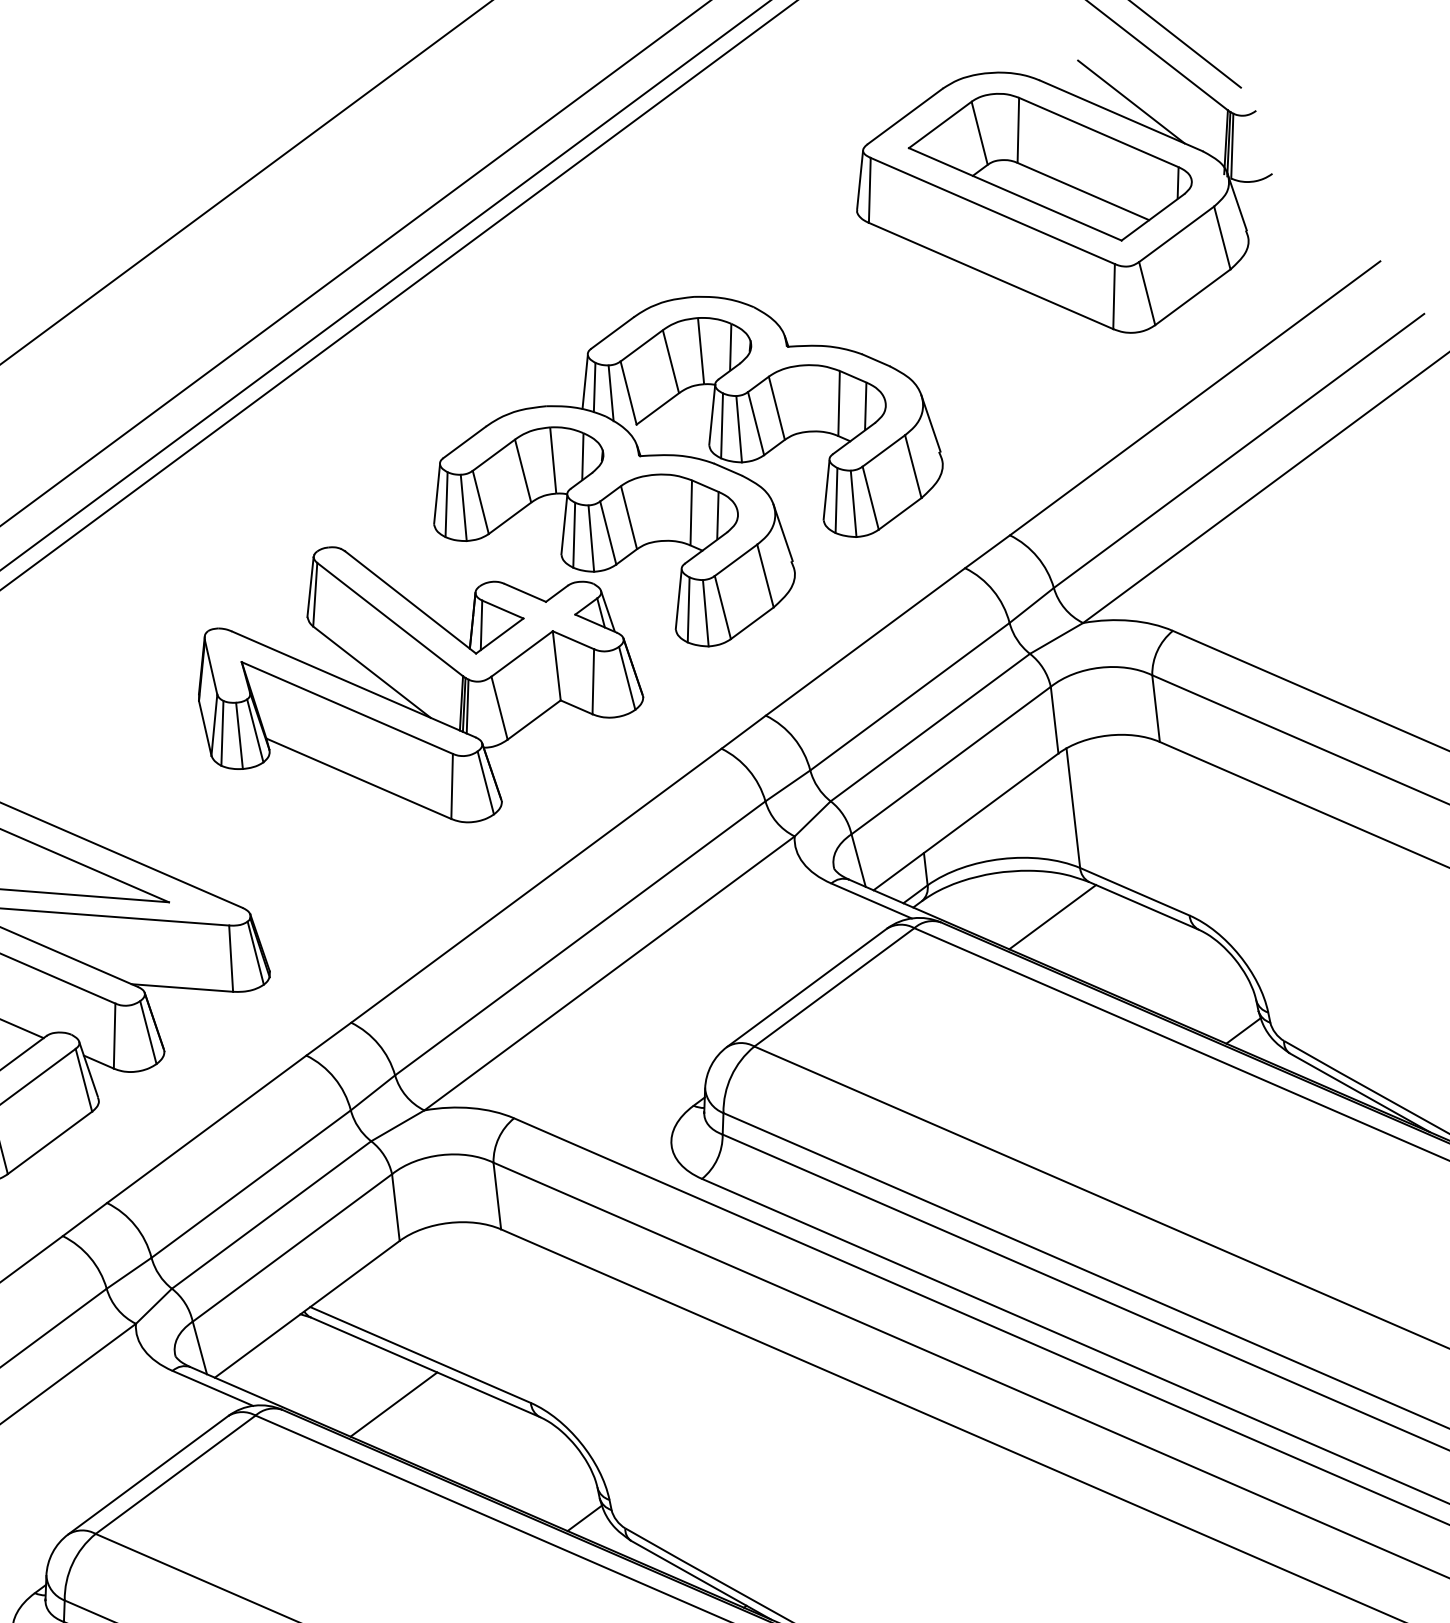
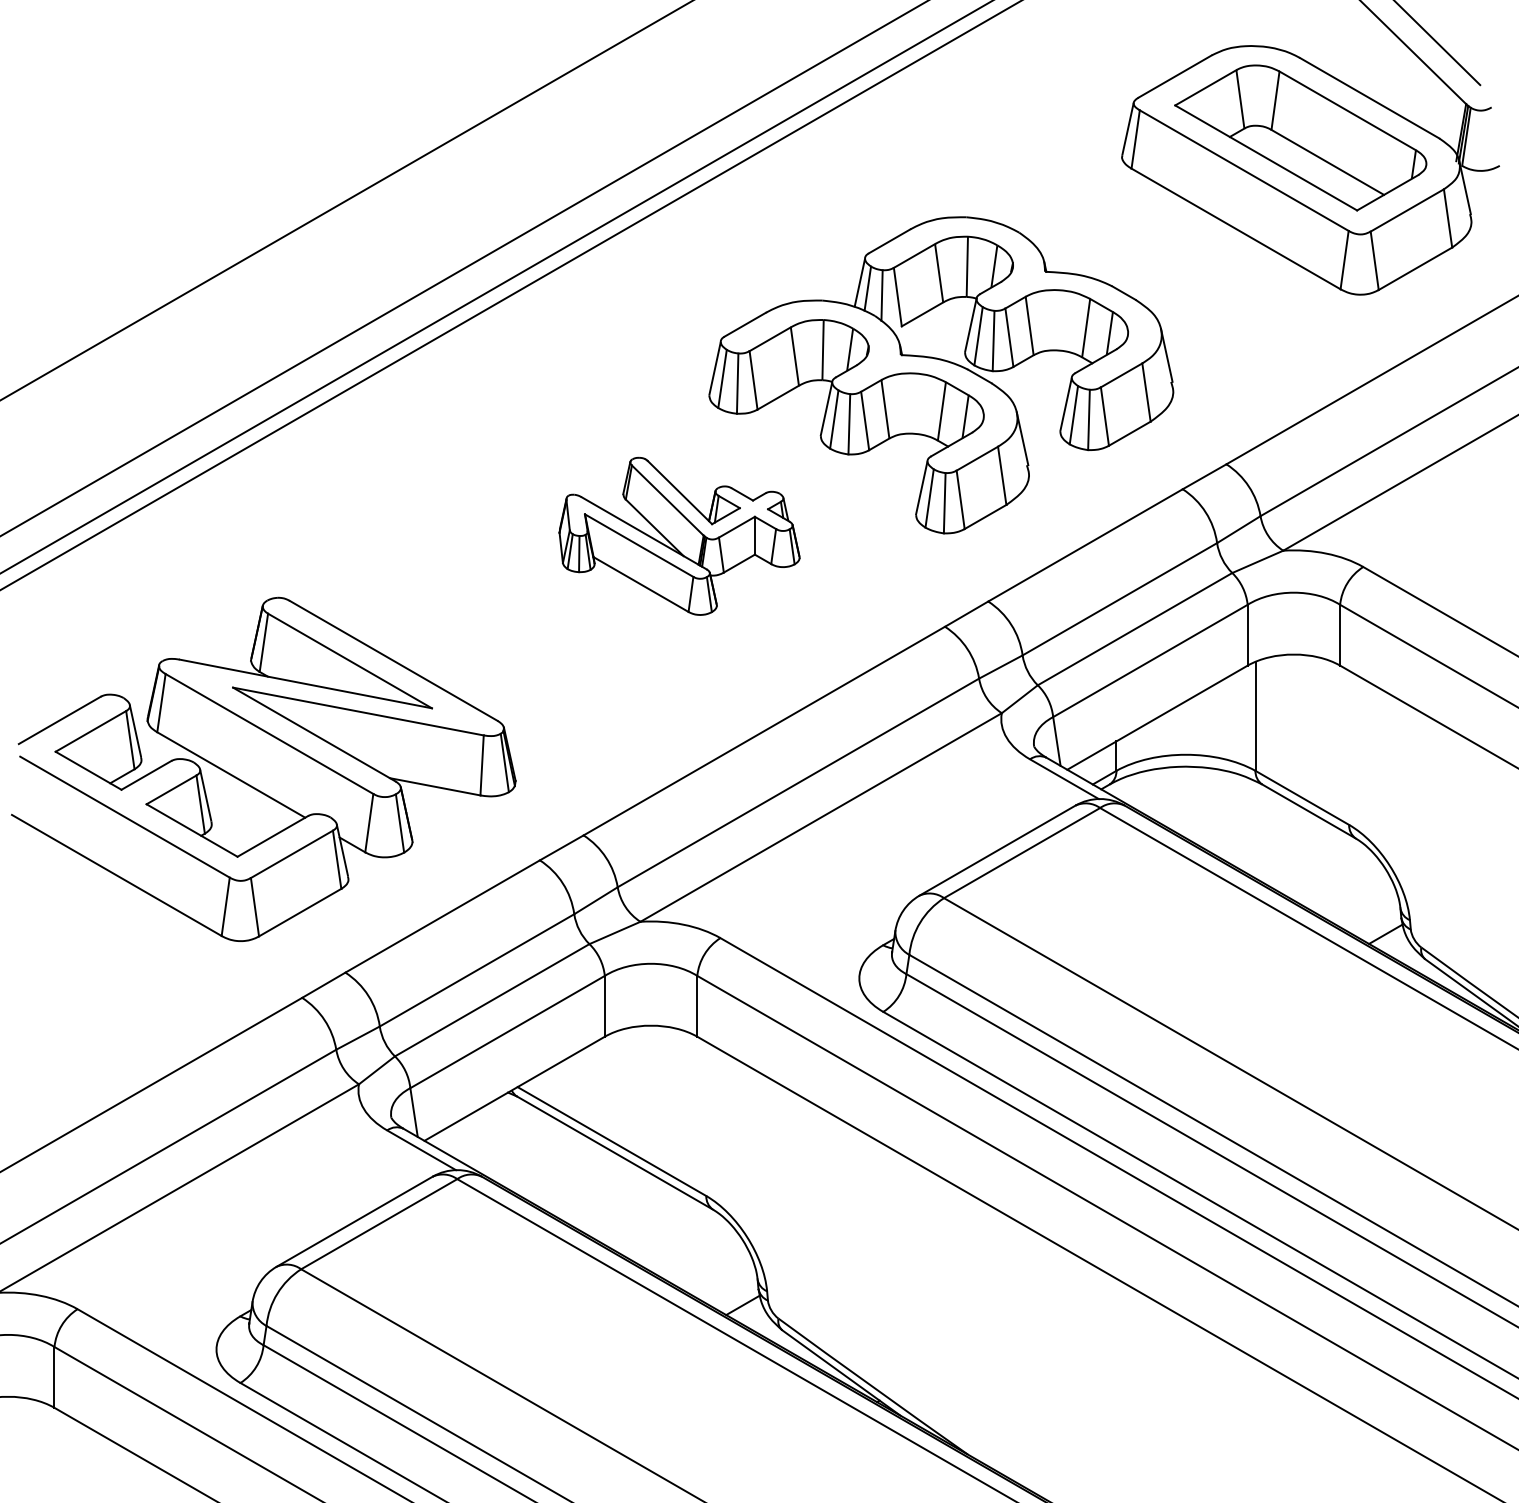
line: (1130, 101) -> (1379, 86), removed
part: (419, 682) -> (679, 536), size x0.6
line: (1052, 916) -> (1225, 811), removed
line: (393, 1403) -> (582, 1182), removed

